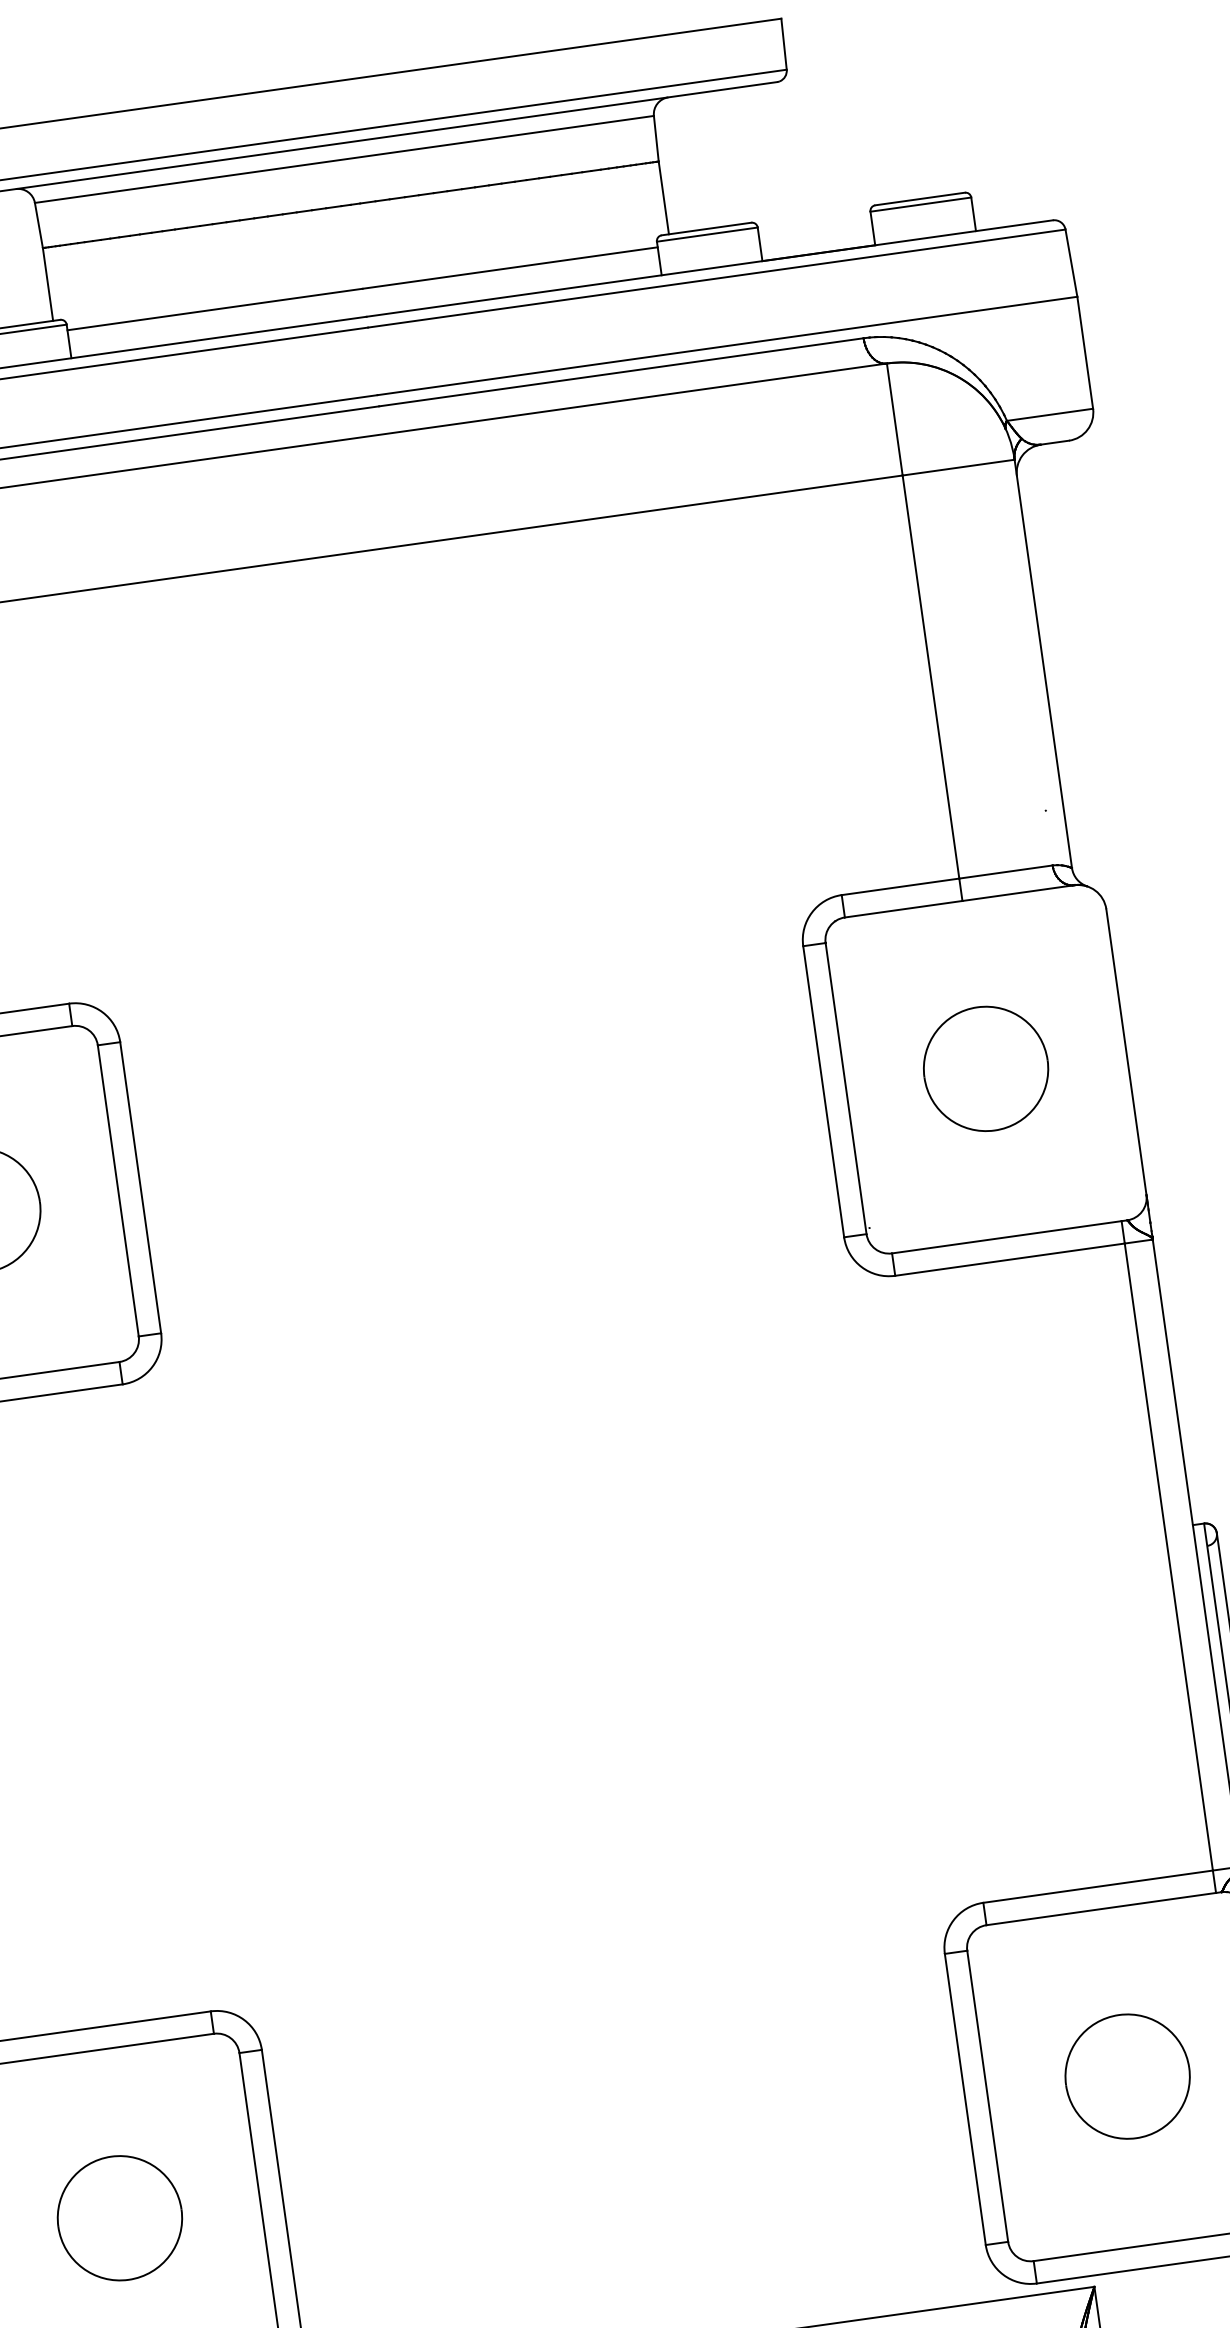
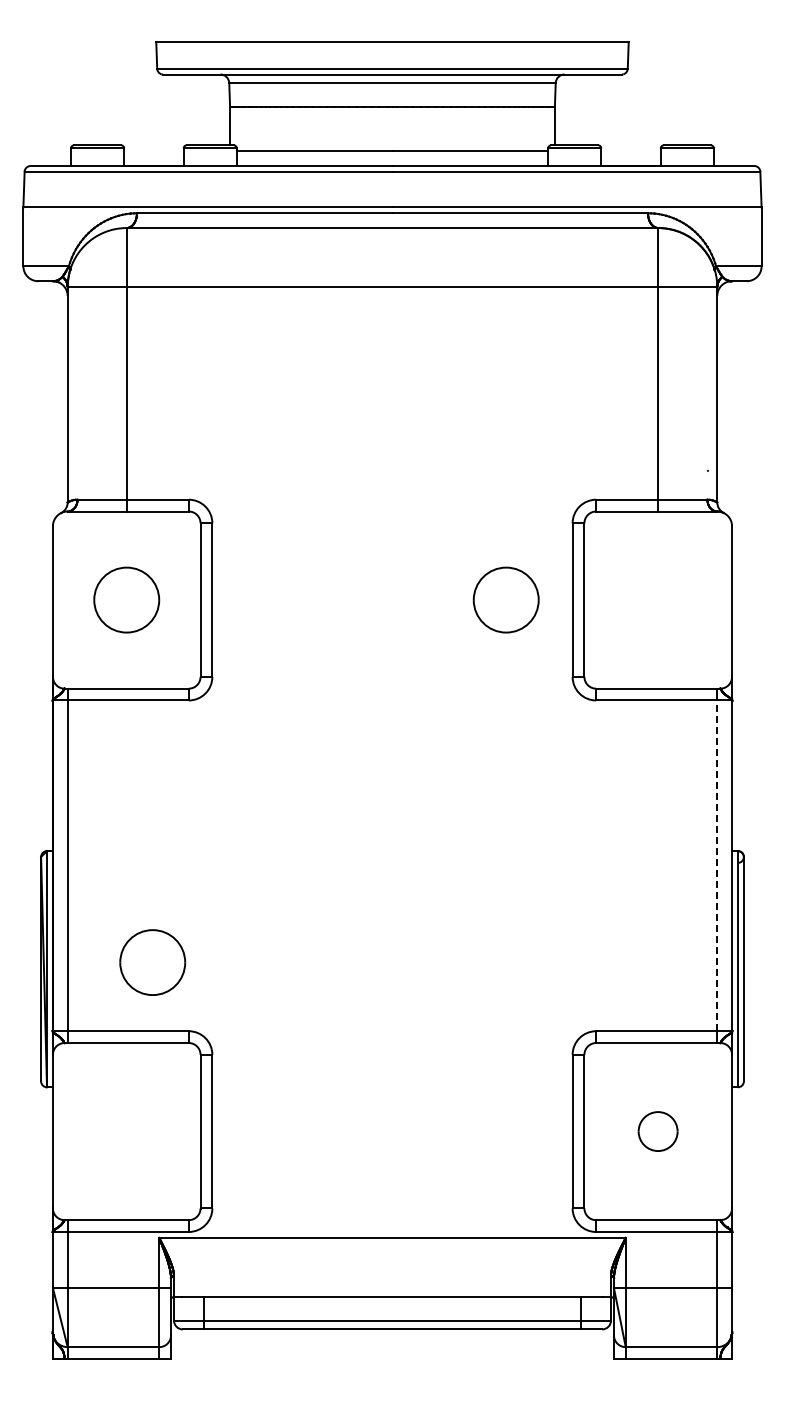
part: (984, 1067) -> (505, 599), moved
line: (1169, 1556) -> (717, 865), solid -> dashed
part: (1126, 2076) -> (657, 1131), size x0.6
part: (119, 2218) -> (152, 962), moved

